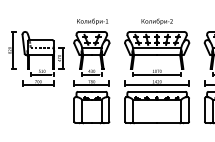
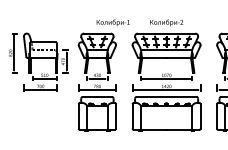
text: (91, 21) -> (112, 22), moved

